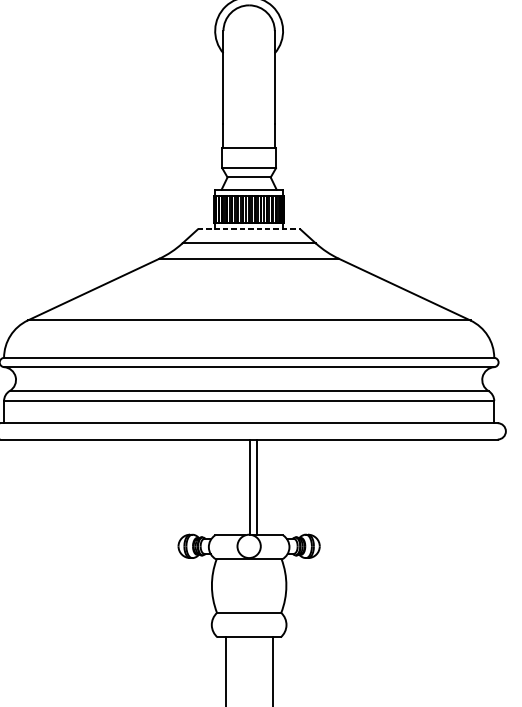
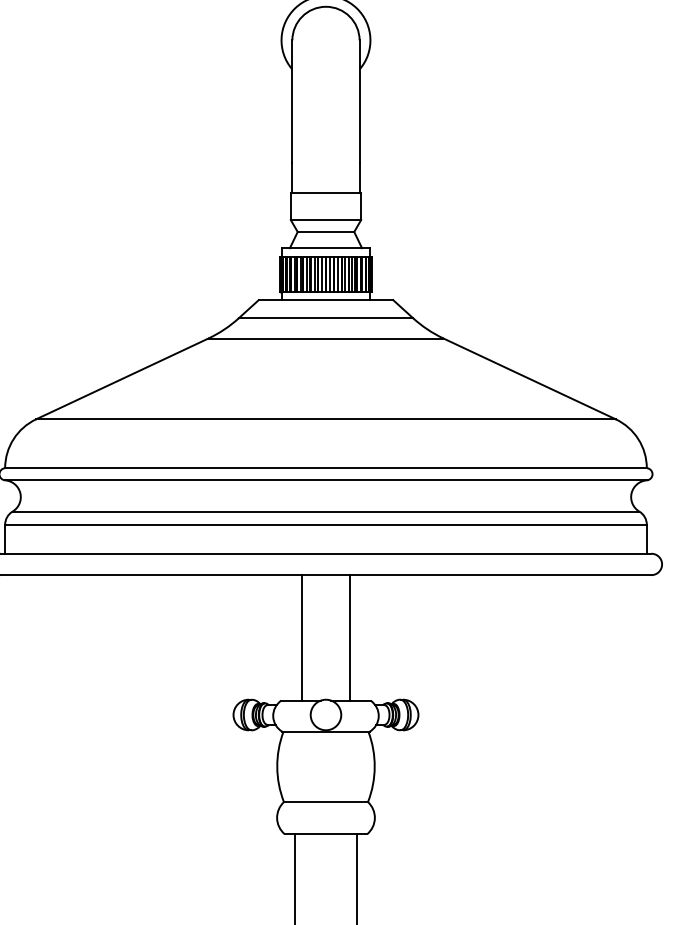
line: (249, 229) -> (326, 300), dashed -> solid
line: (249, 487) -> (350, 637), moved
line: (257, 487) -> (301, 637), moved

